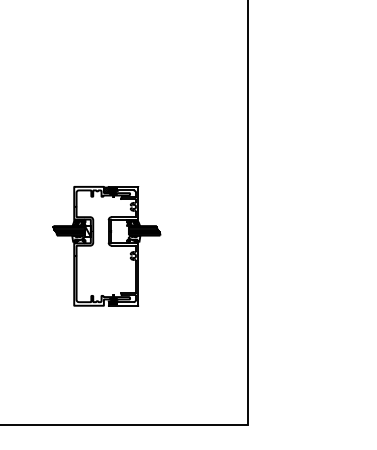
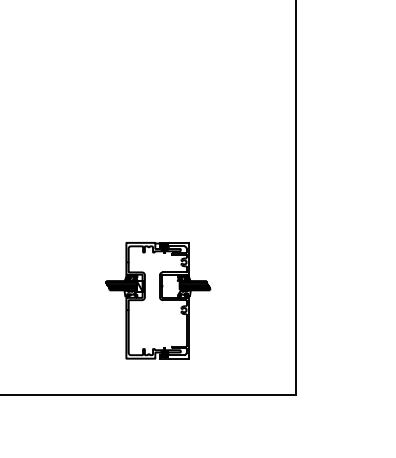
part: (107, 246) -> (158, 300), moved

